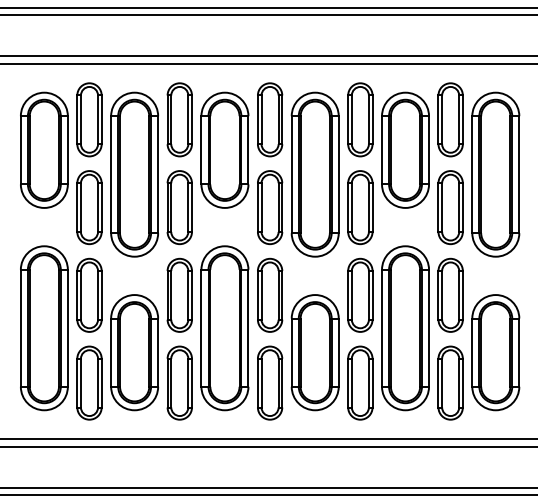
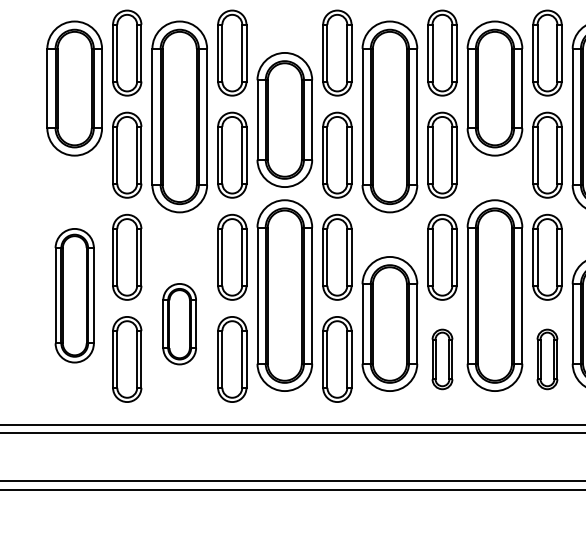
part: (224, 149) -> (284, 119), moved
part: (44, 328) -> (74, 295), size x0.7
part: (134, 352) -> (179, 323), size x0.6
part: (360, 382) -> (442, 358), size x0.7
part: (450, 382) -> (547, 358), size x0.7

